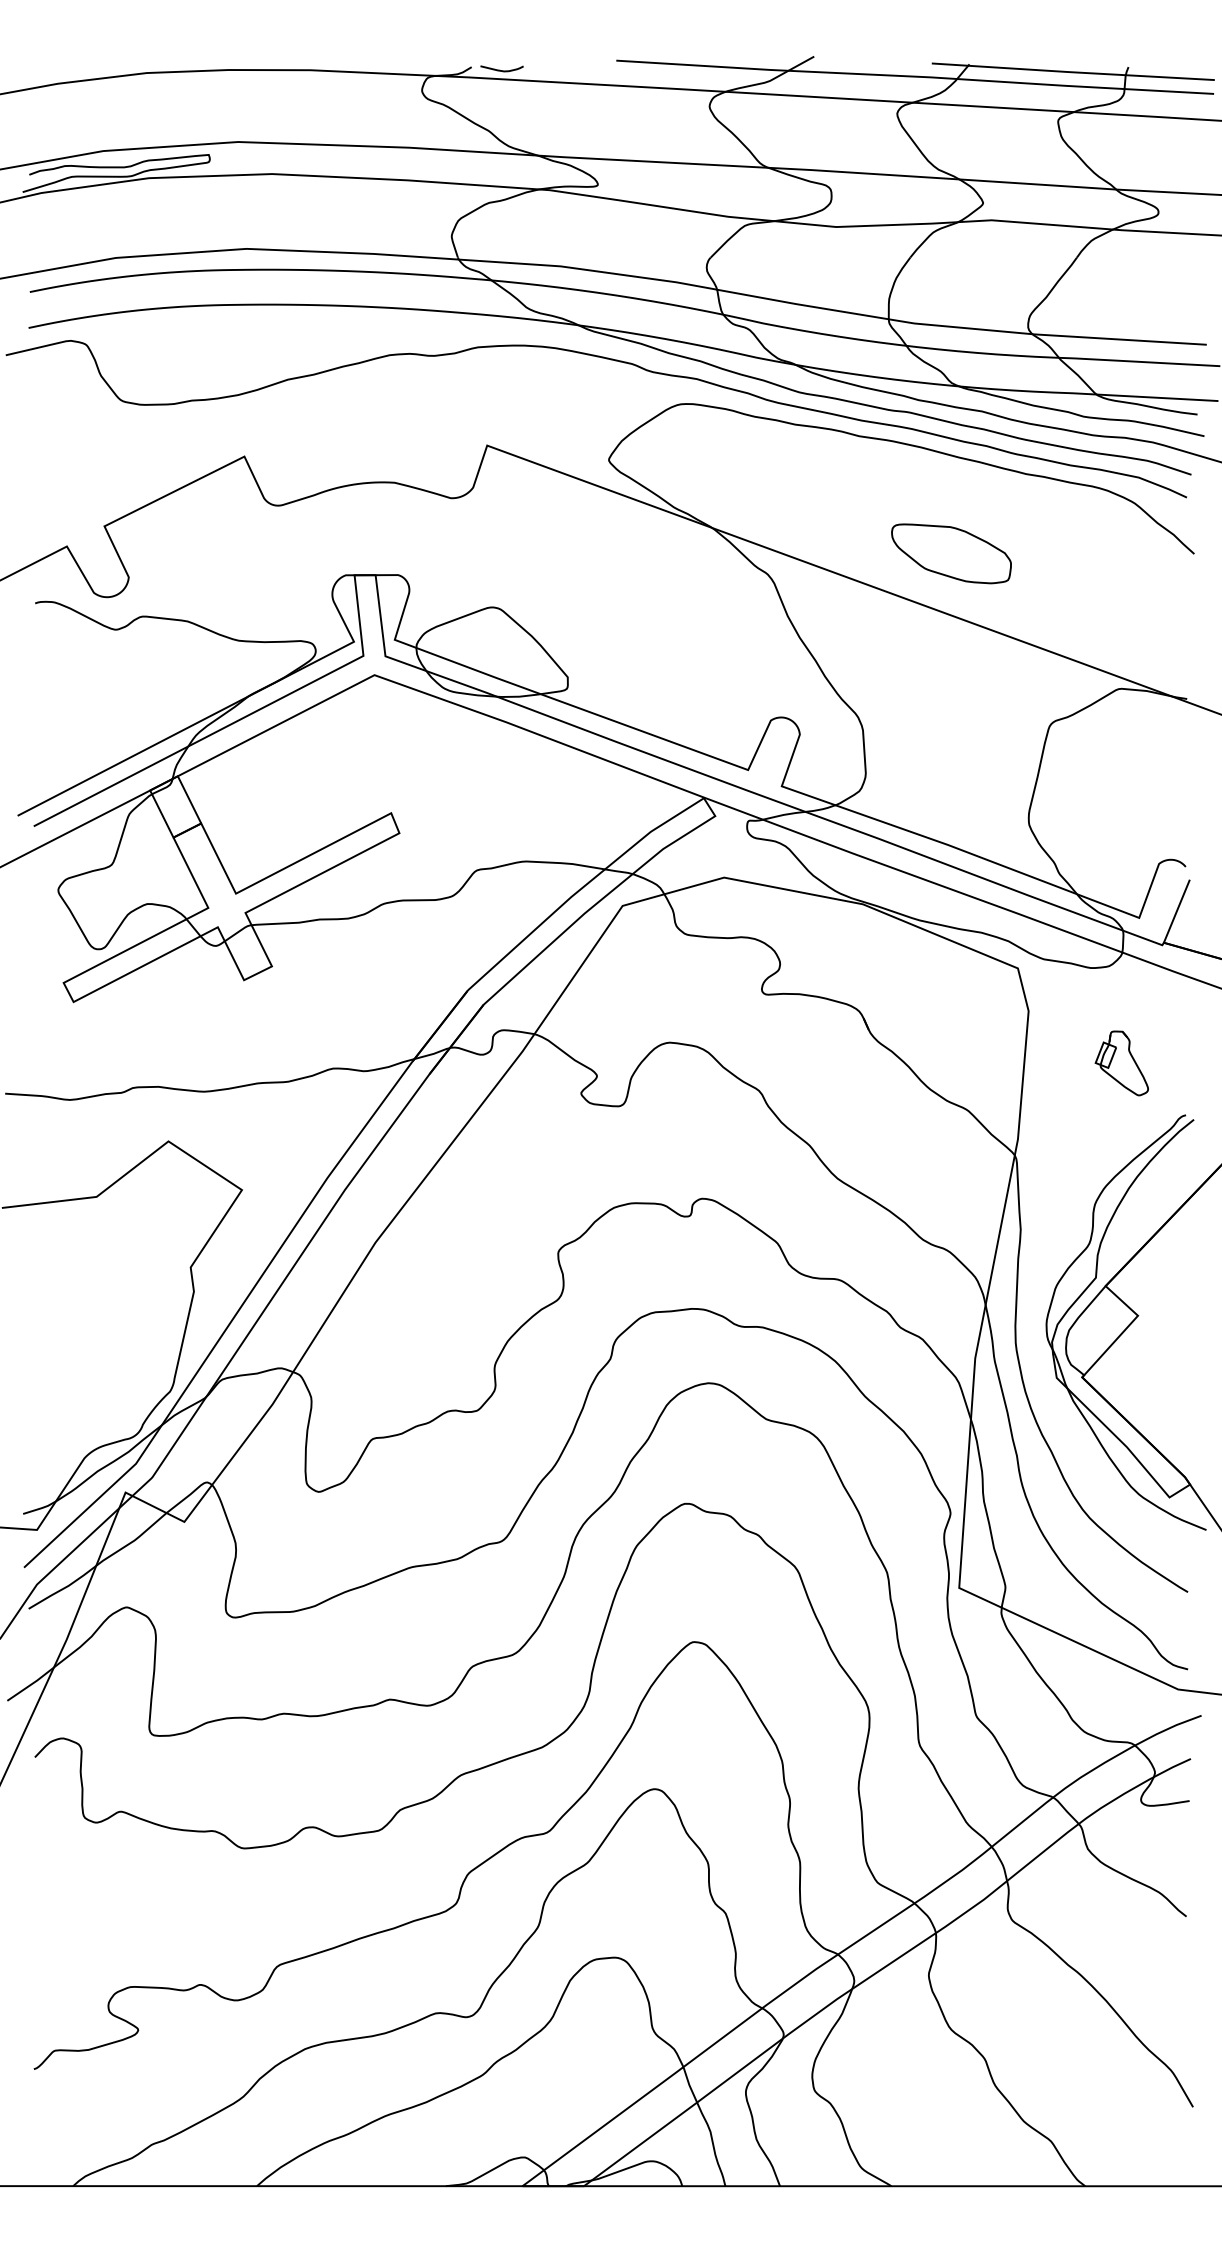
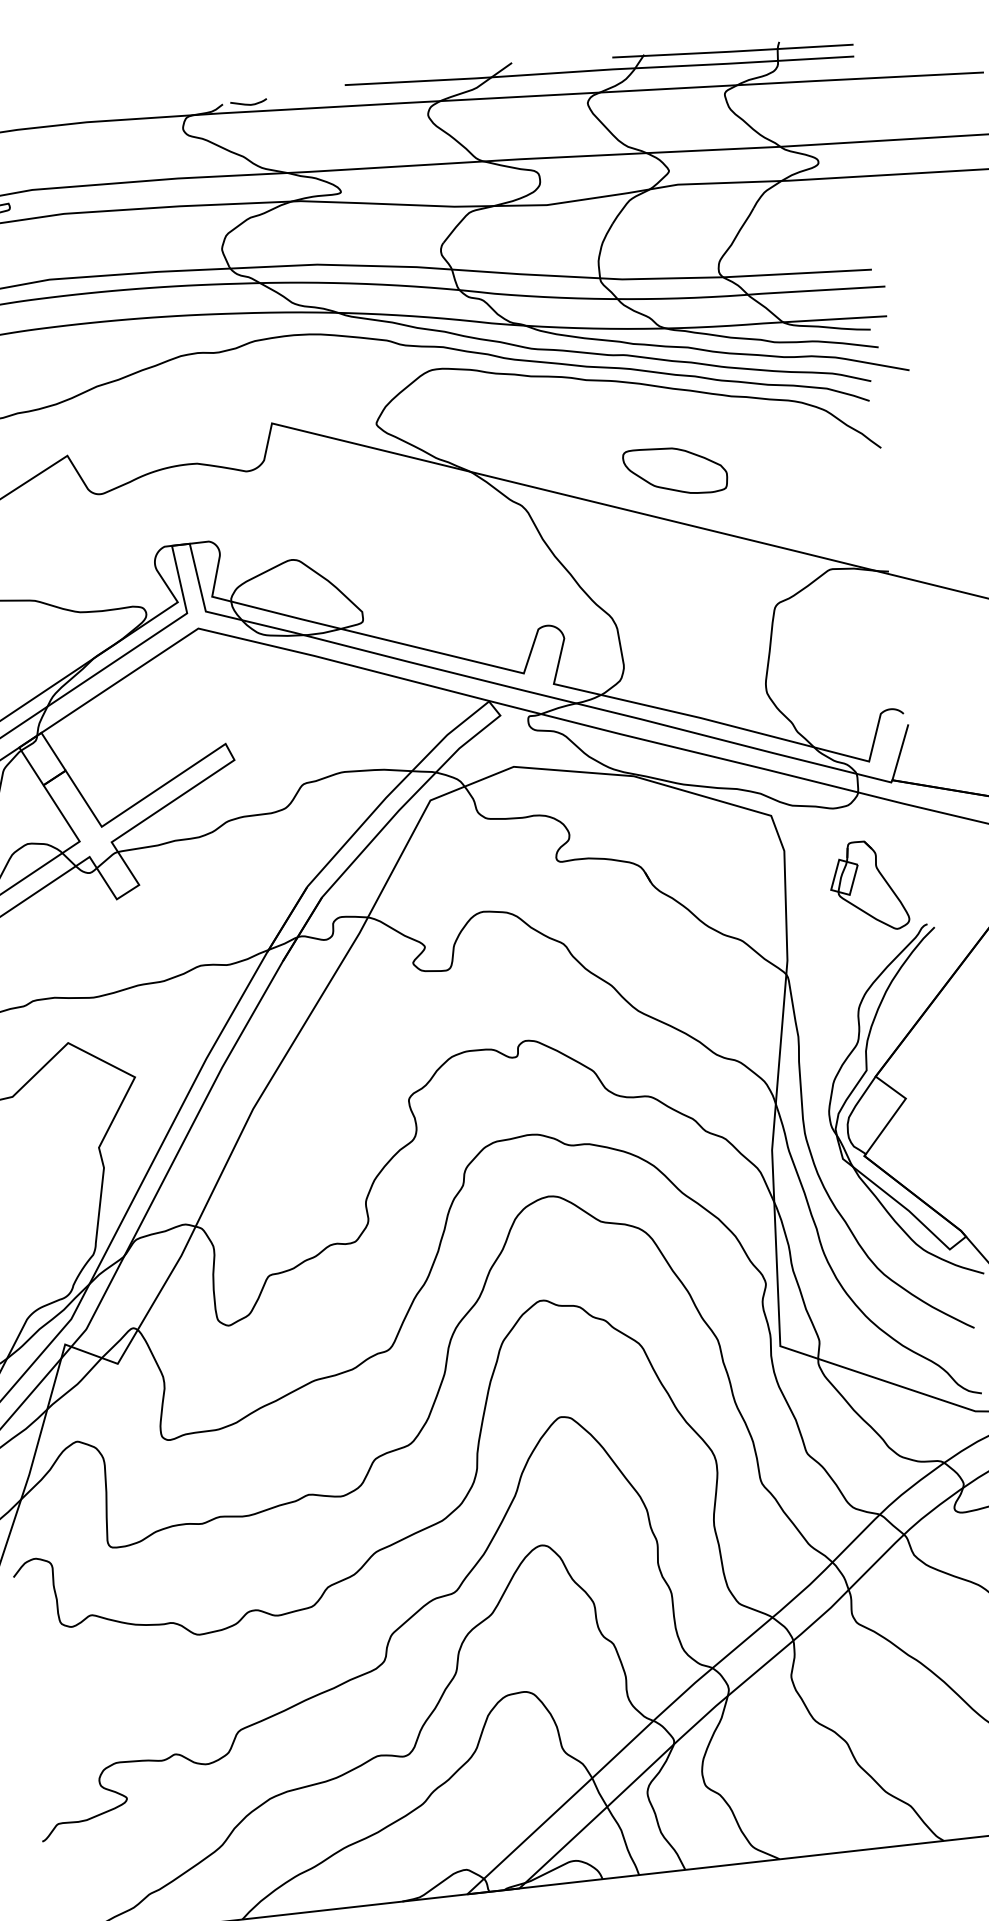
part: (1121, 1063) -> (867, 886), size x1.67

